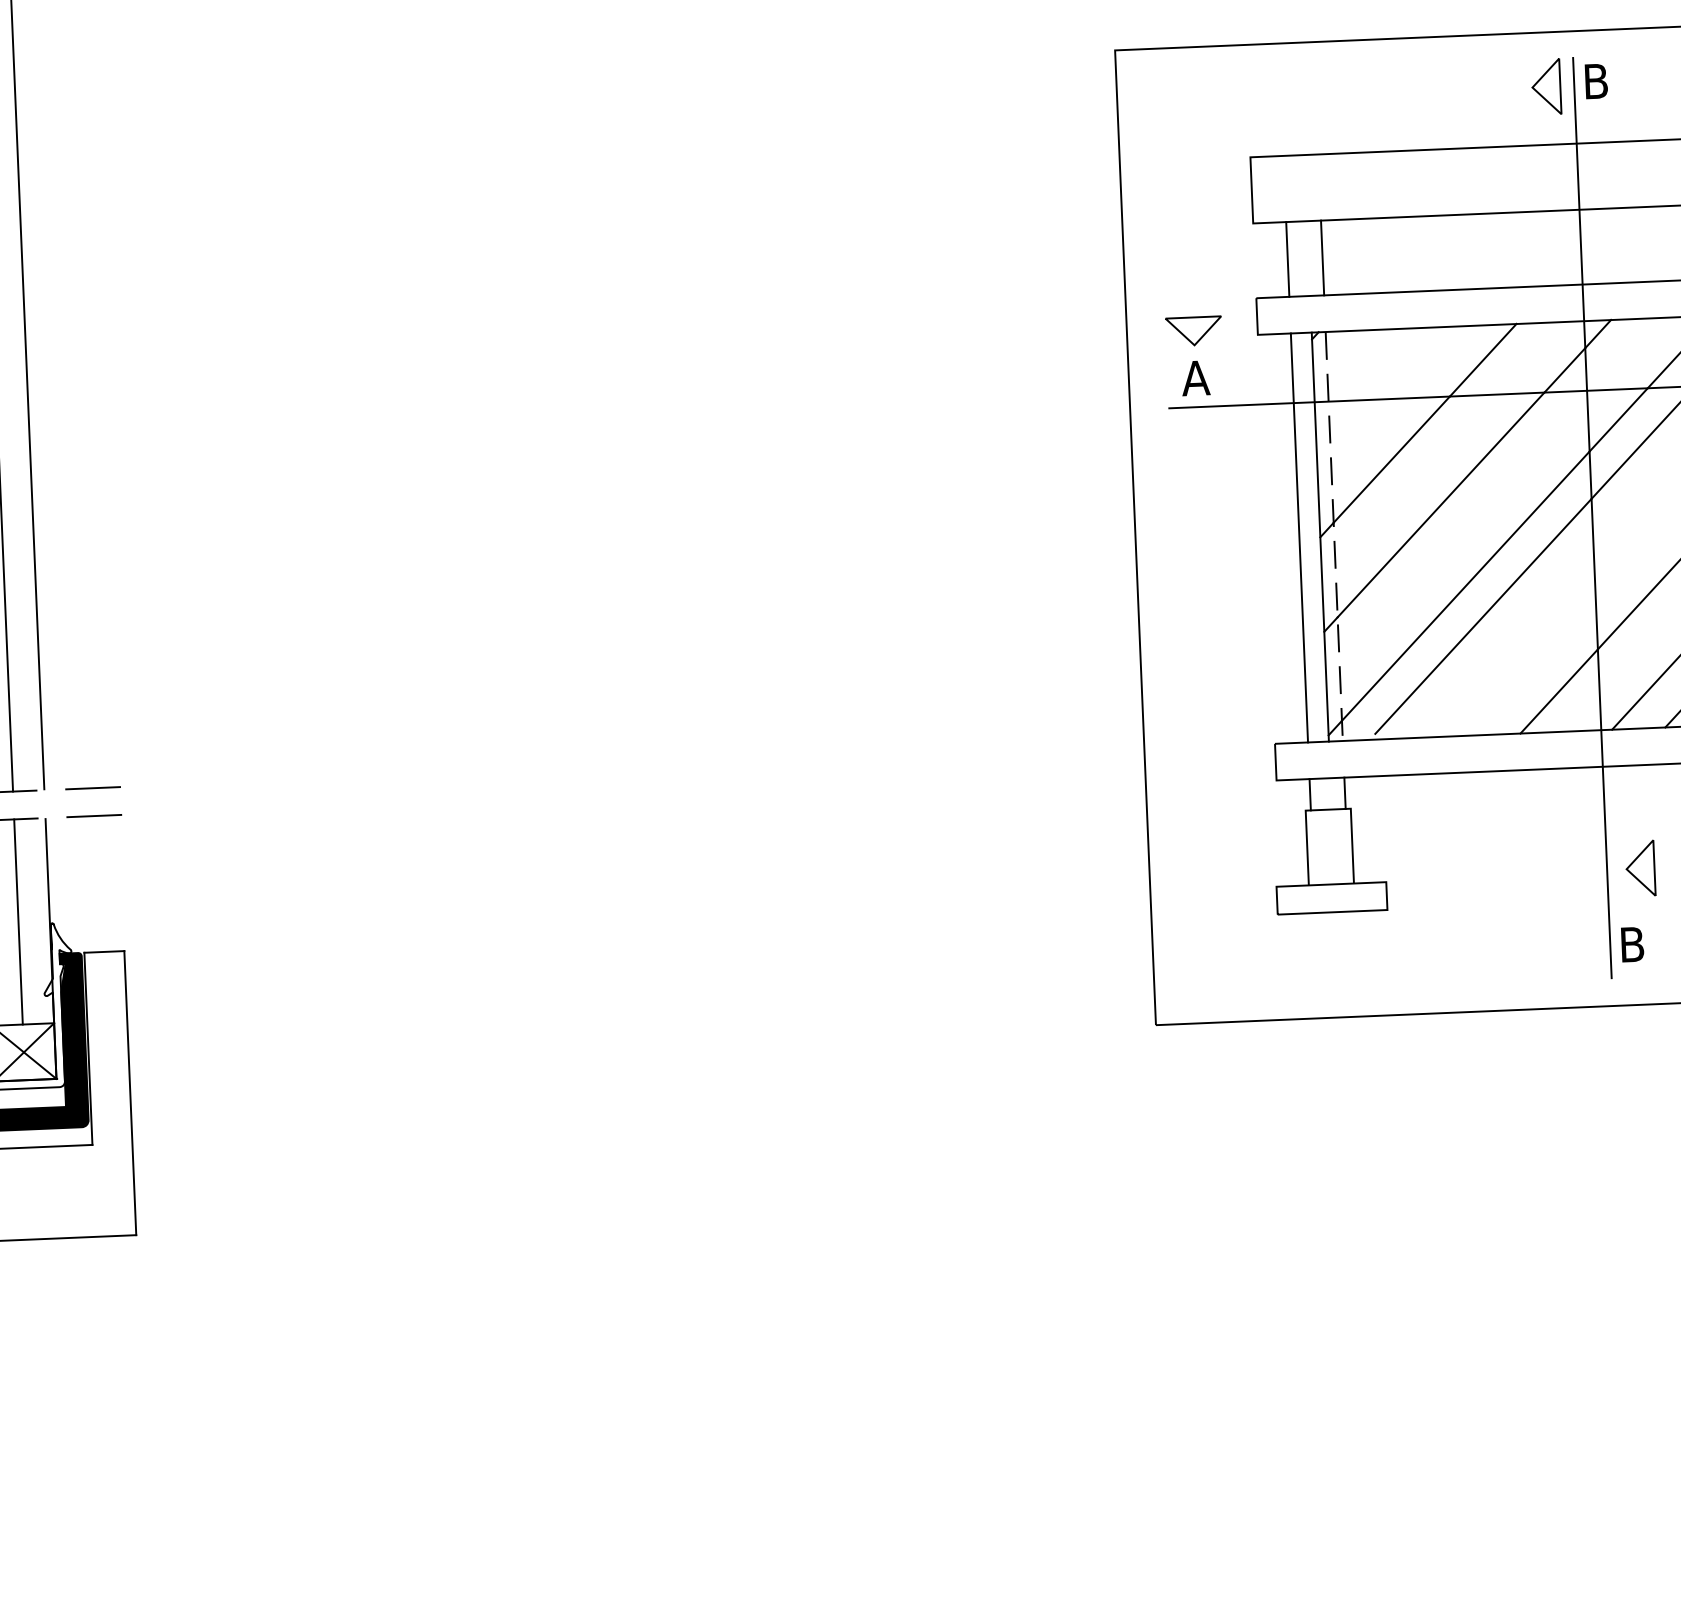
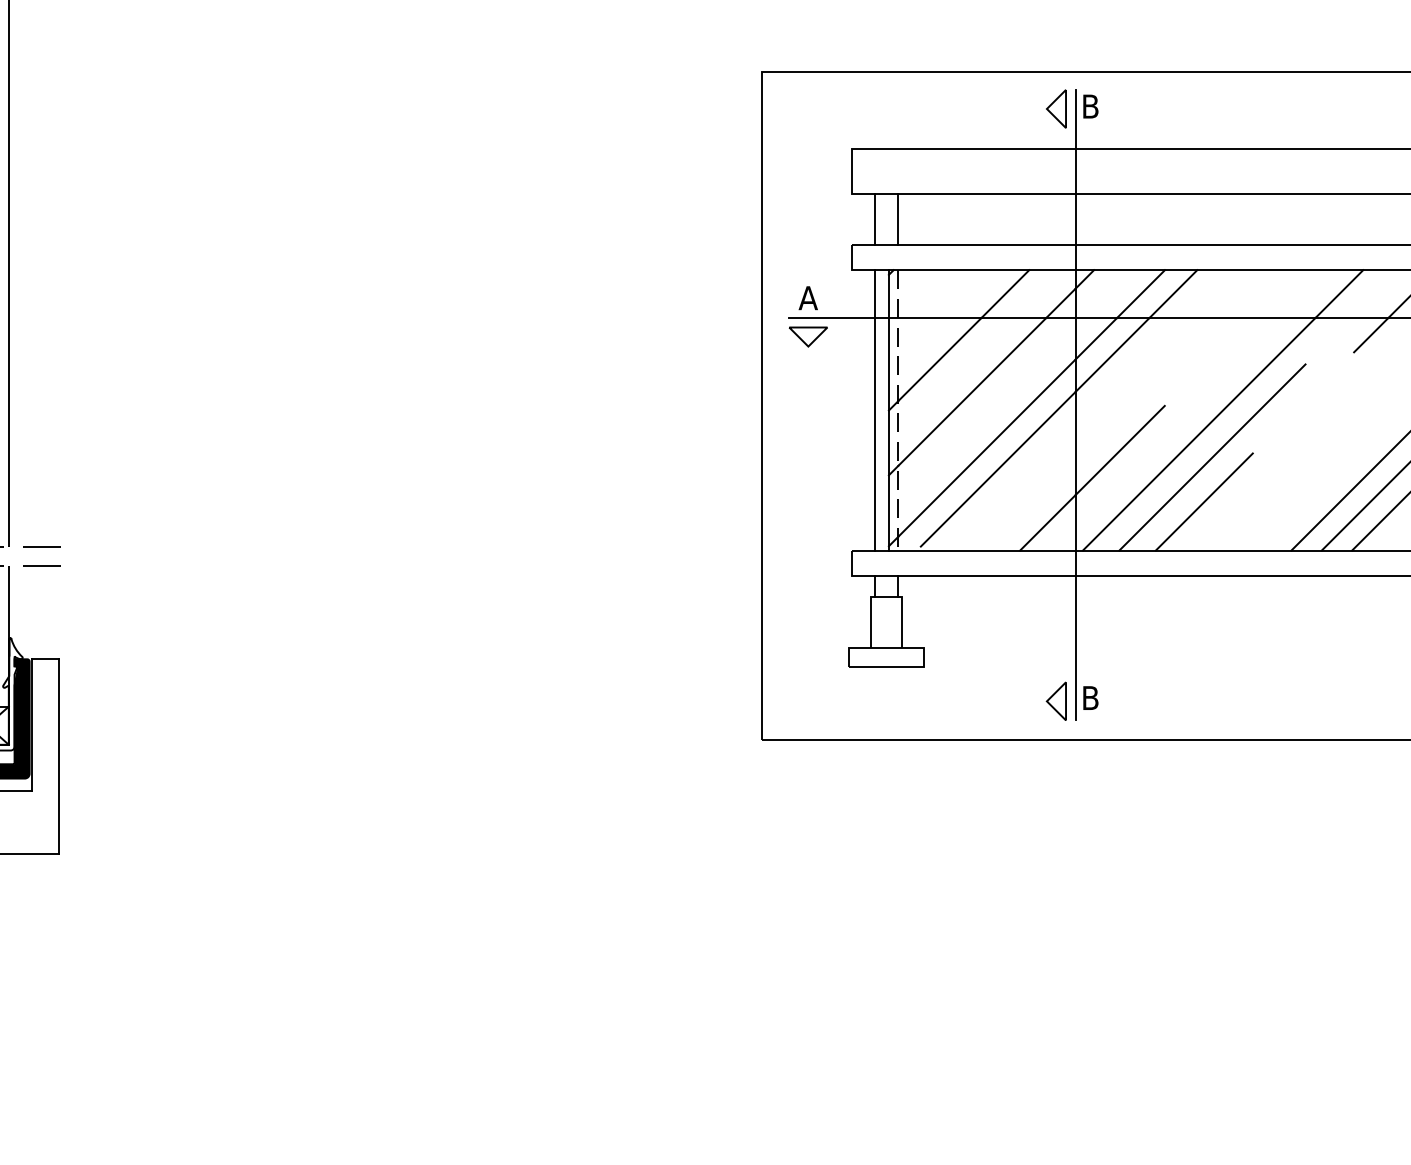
part: (1192, 330) -> (807, 336), moved
part: (1639, 867) -> (1055, 700), moved

